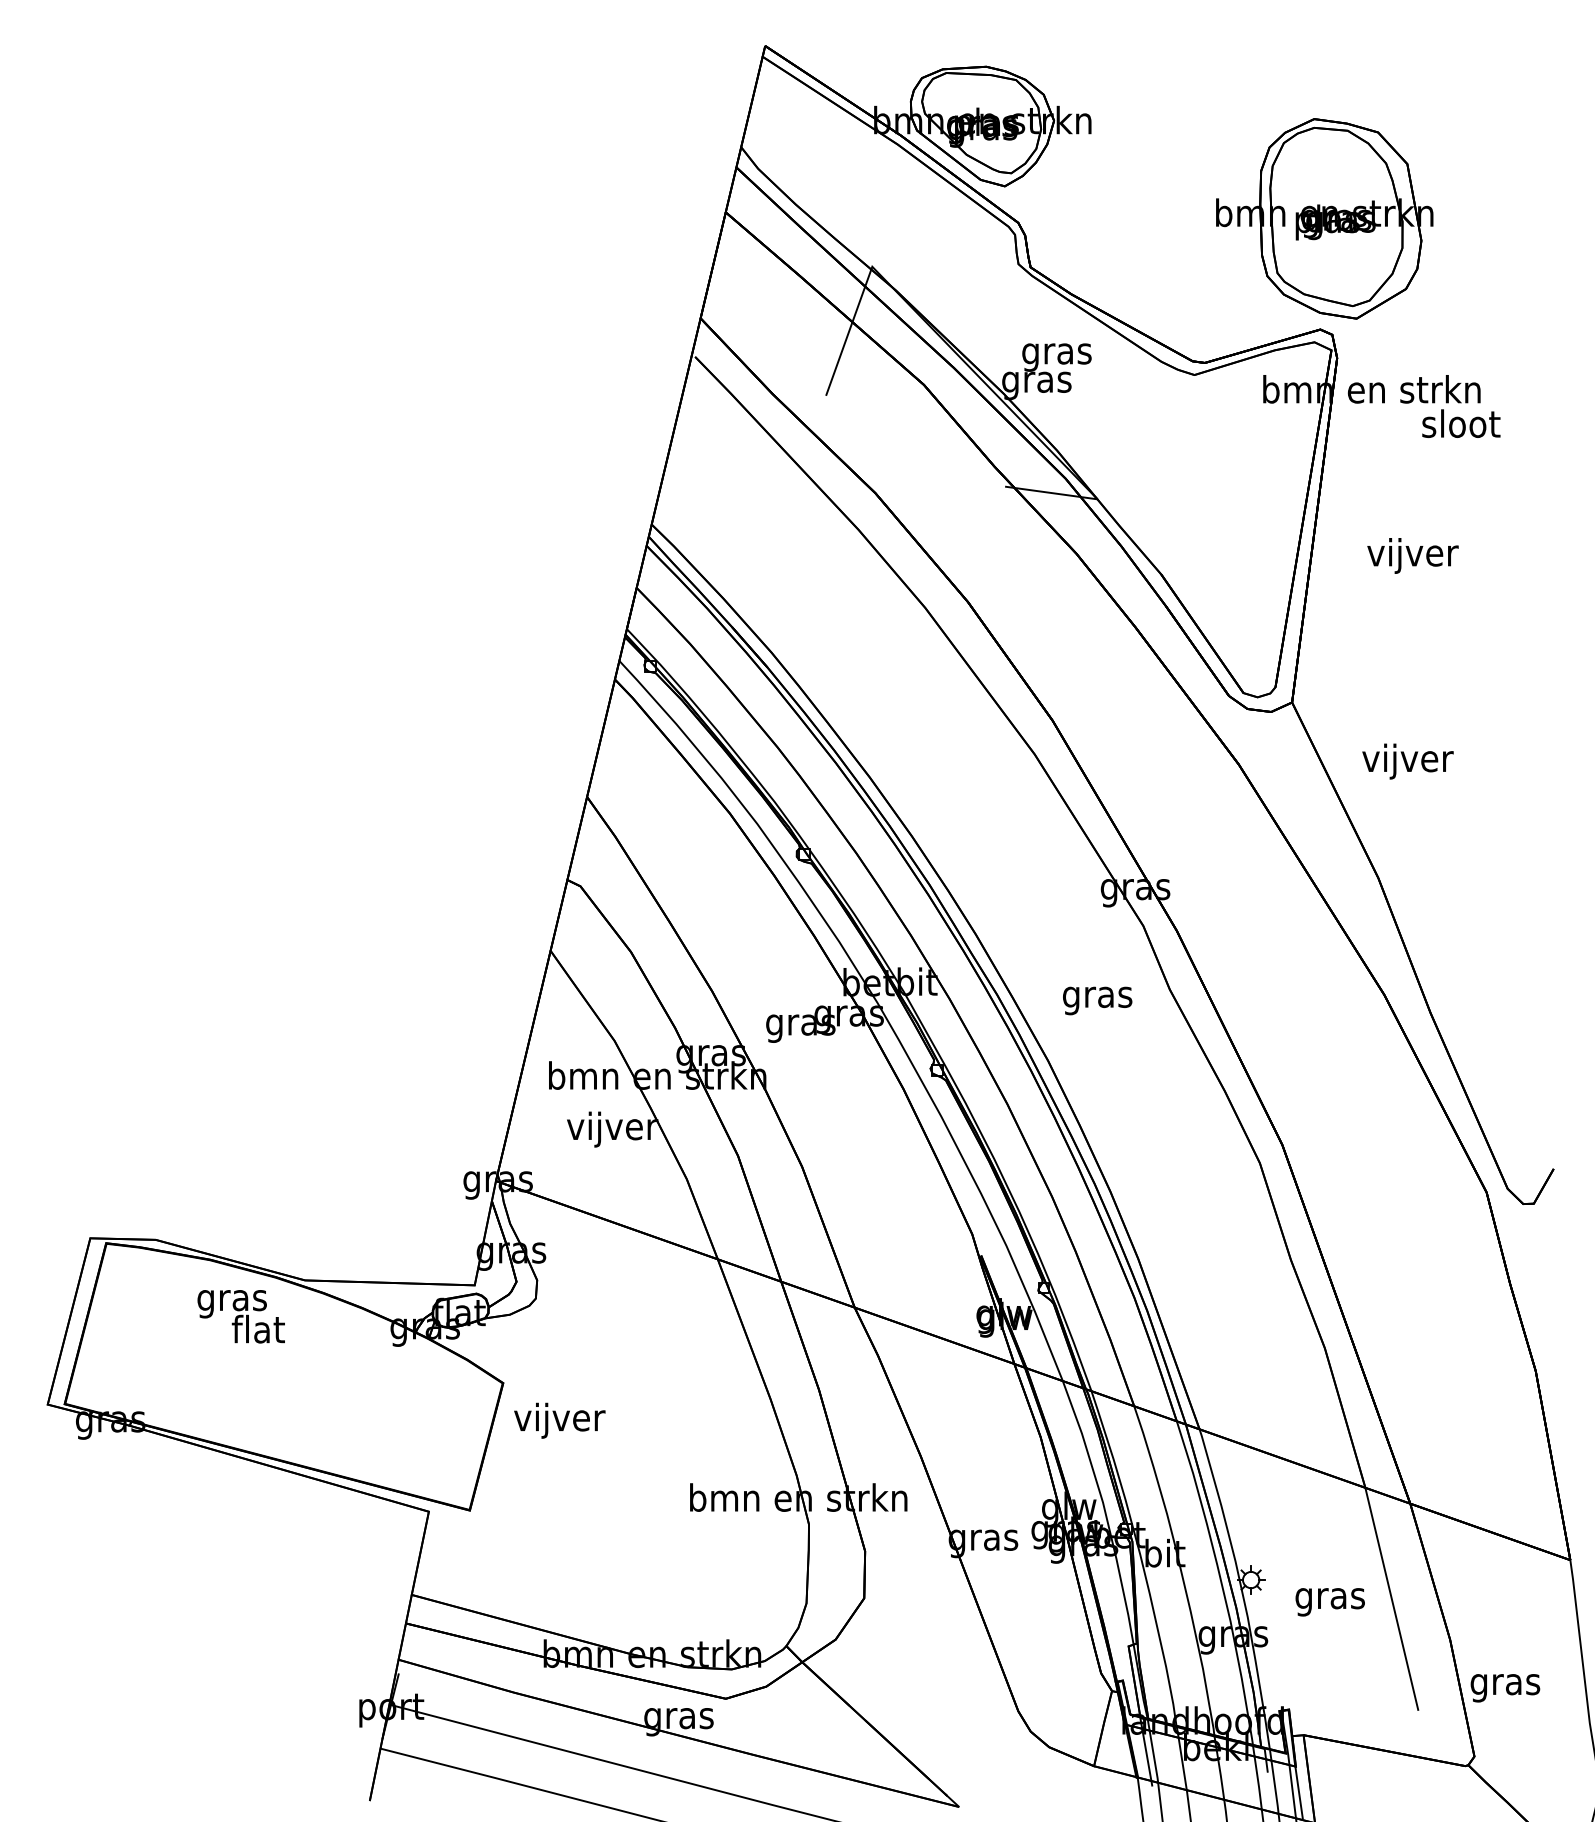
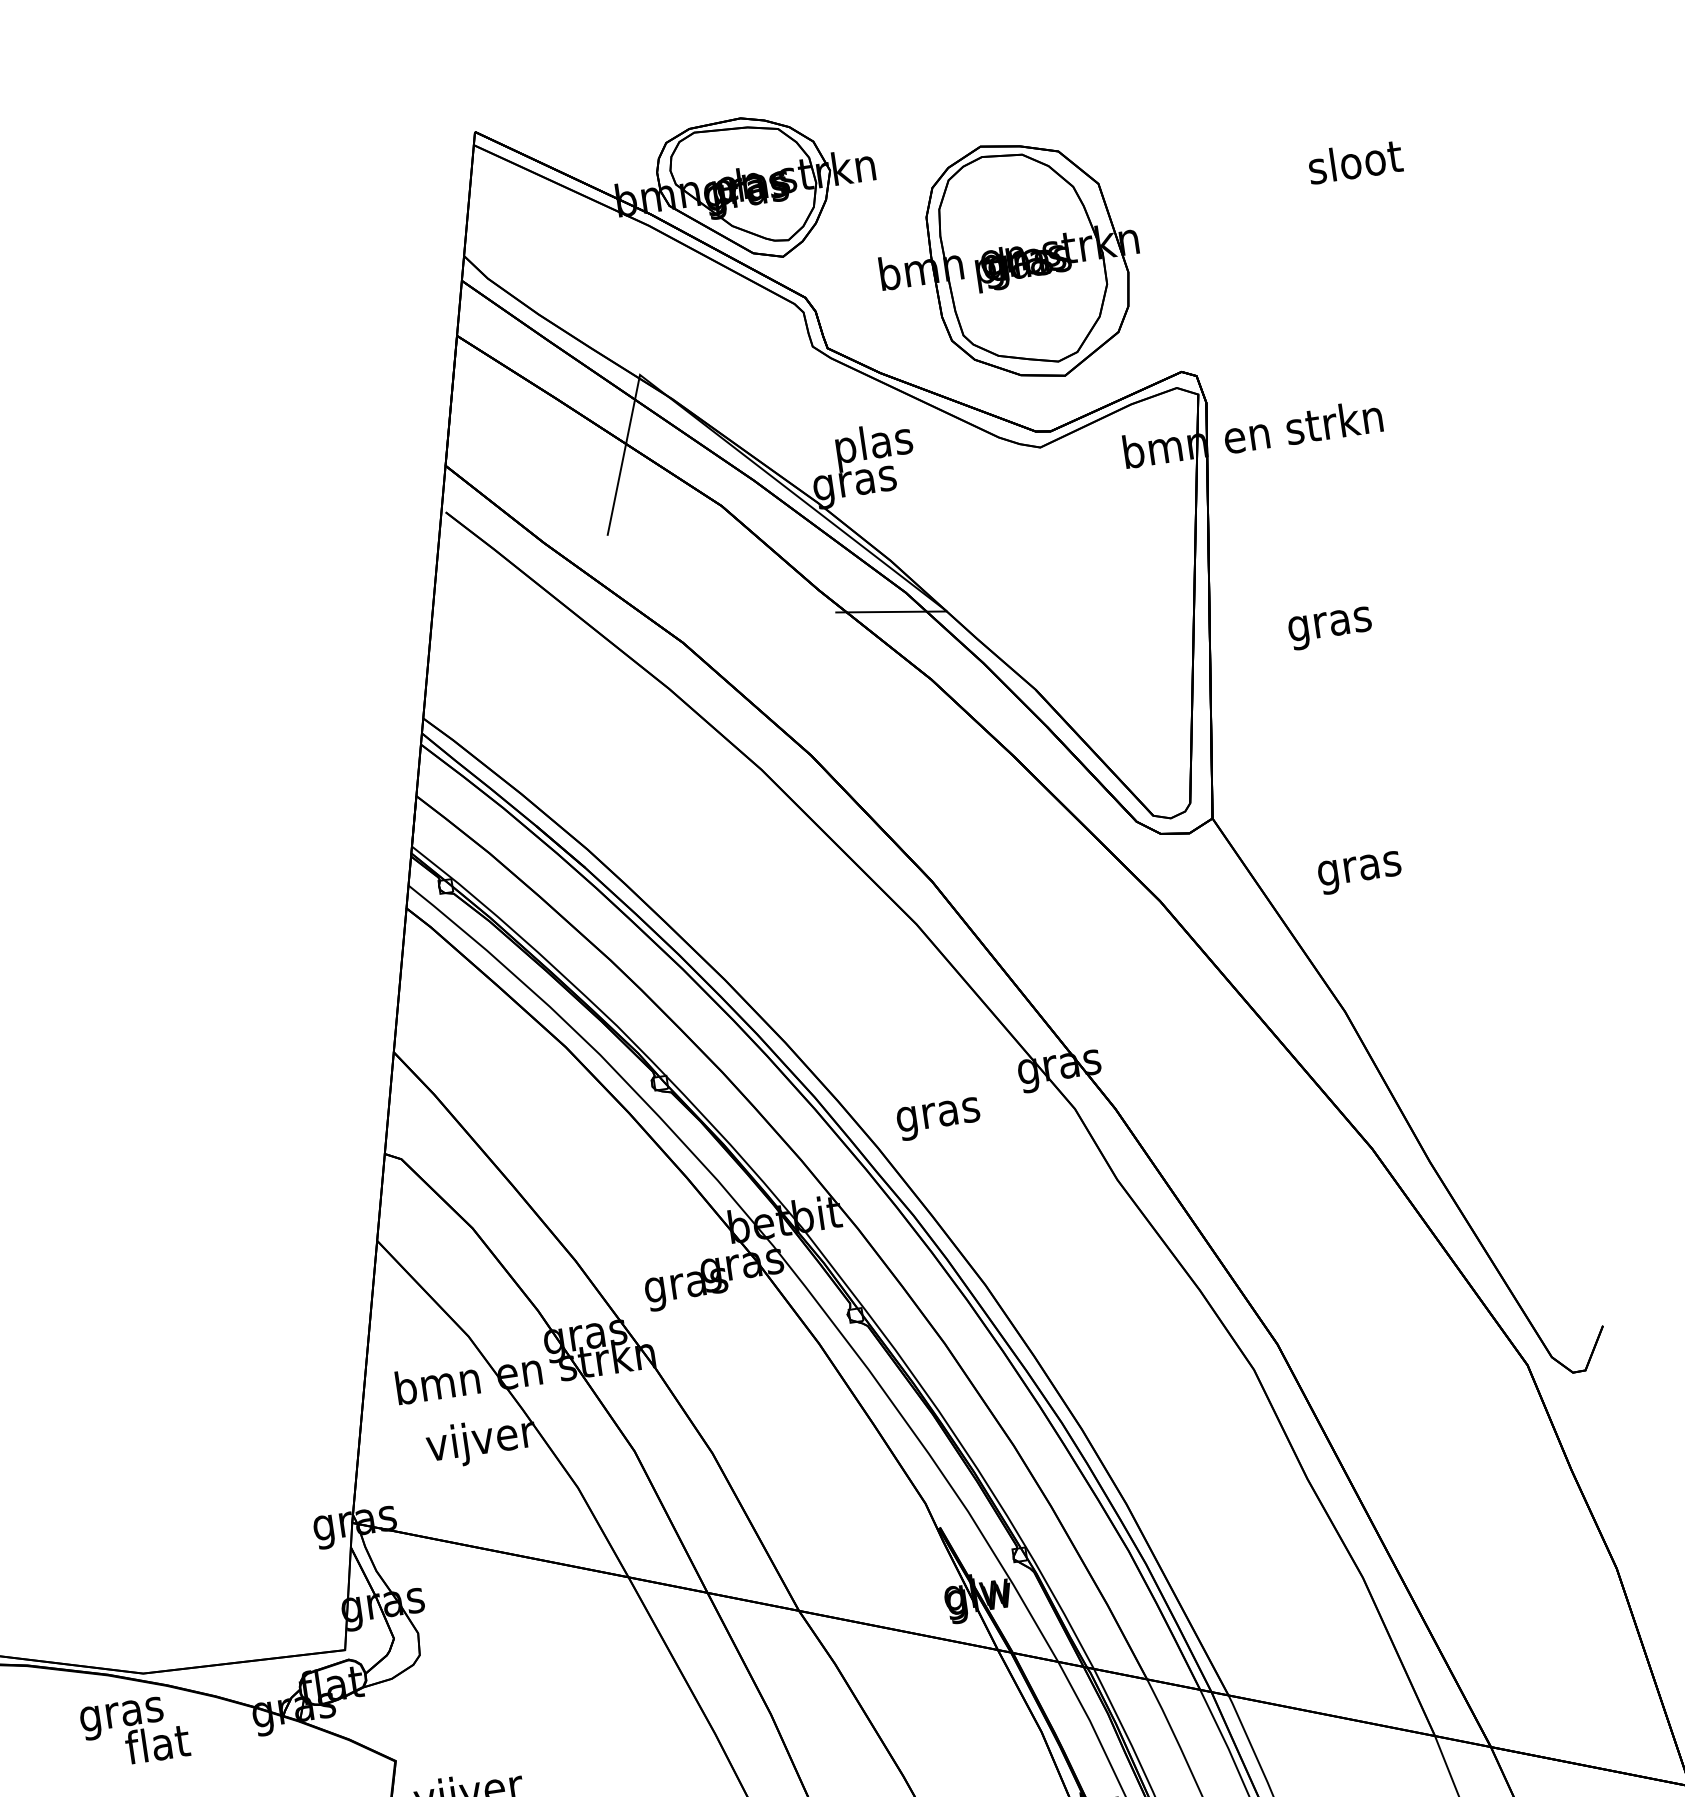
part: (1324, 218) -> (1009, 262), moved
text: (1056, 353) -> (873, 445), gras -> plas
text: (1461, 423) -> (1355, 161), moved
text: (1412, 555) -> (1329, 623), vijver -> gras
text: (1407, 761) -> (1359, 868), vijver -> gras
text: (1097, 1000) -> (938, 1118), moved
text: (240, 1316) -> (134, 1731), moved

